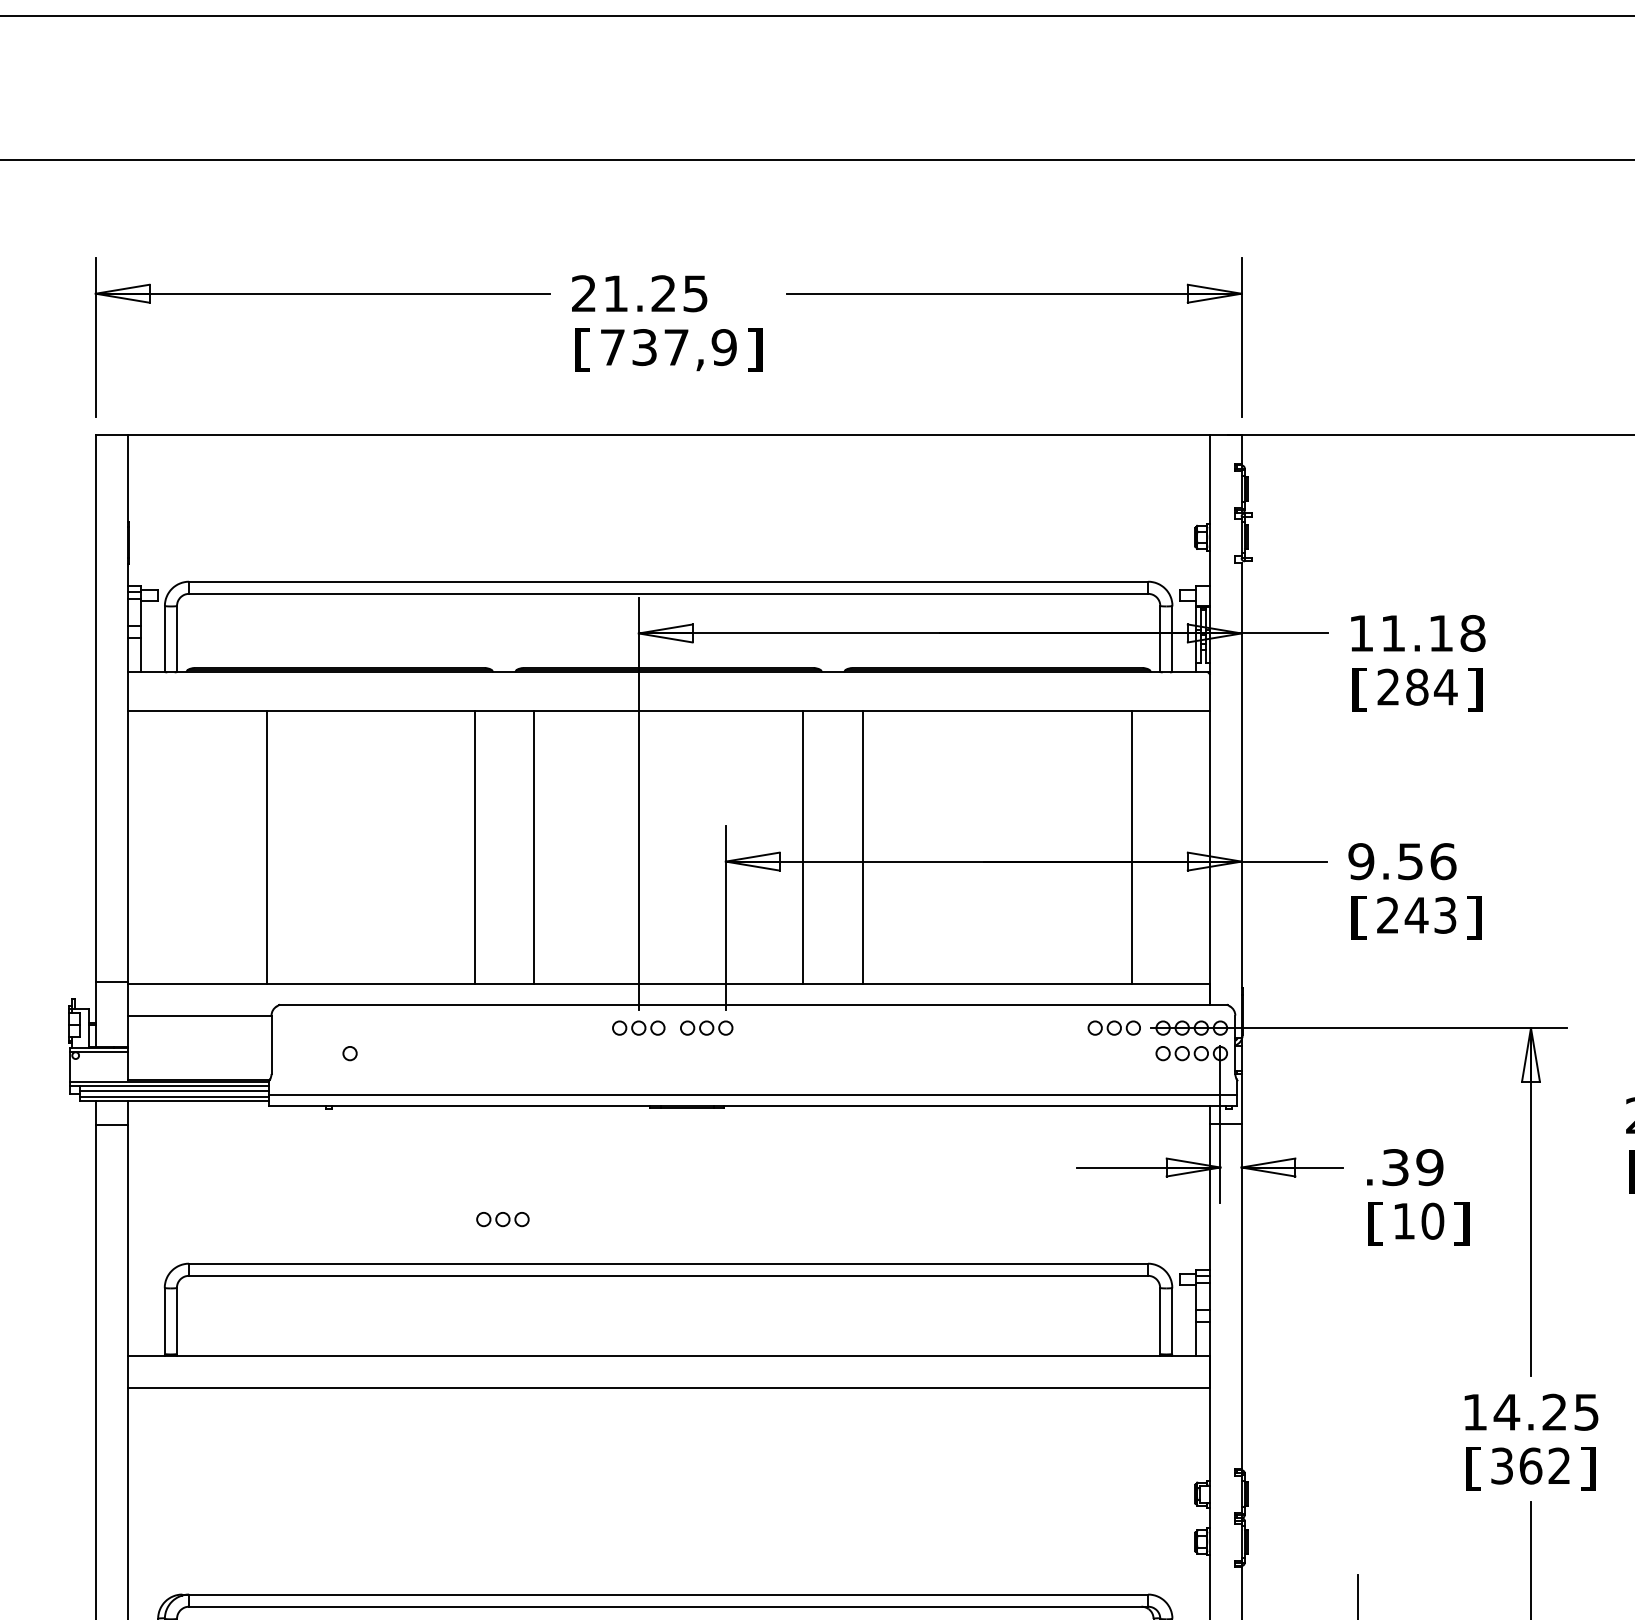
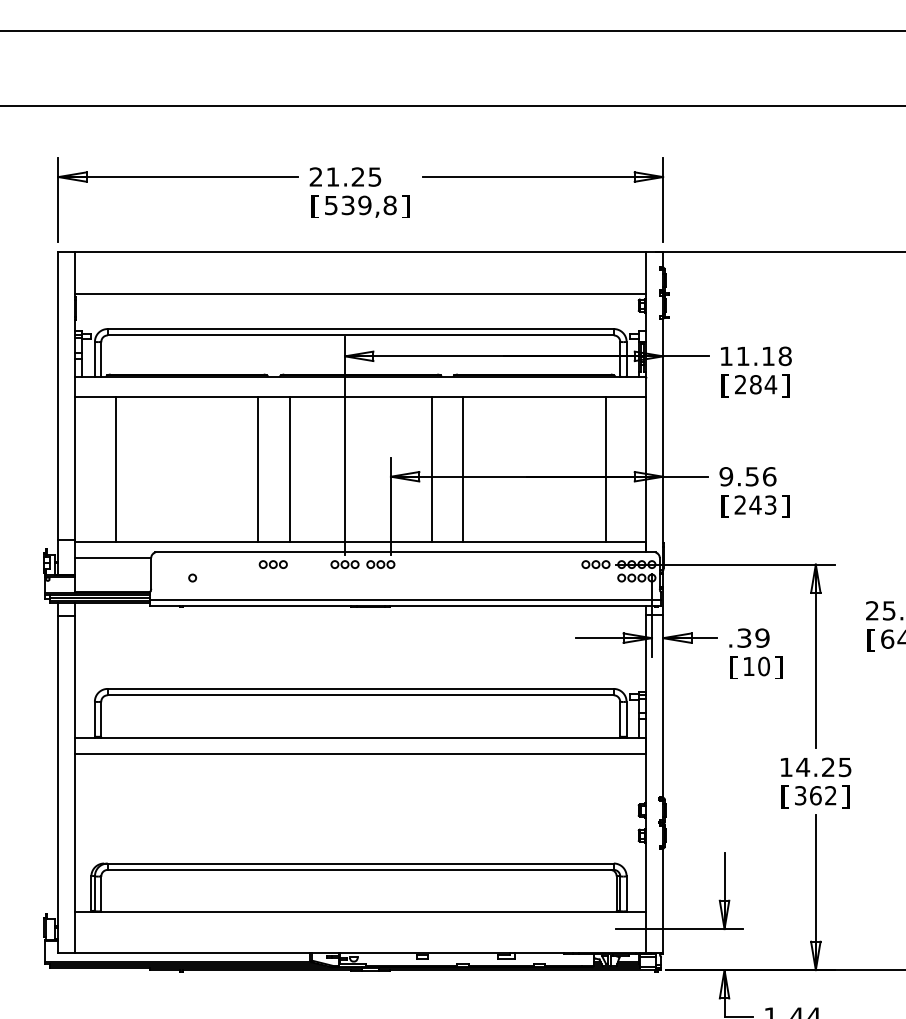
text: (668, 347) -> (360, 205), 737,9 -> 539,8
line: (668, 516) -> (360, 294), added
line: (268, 847) -> (116, 469), moved
part: (501, 1219) -> (272, 564), moved

